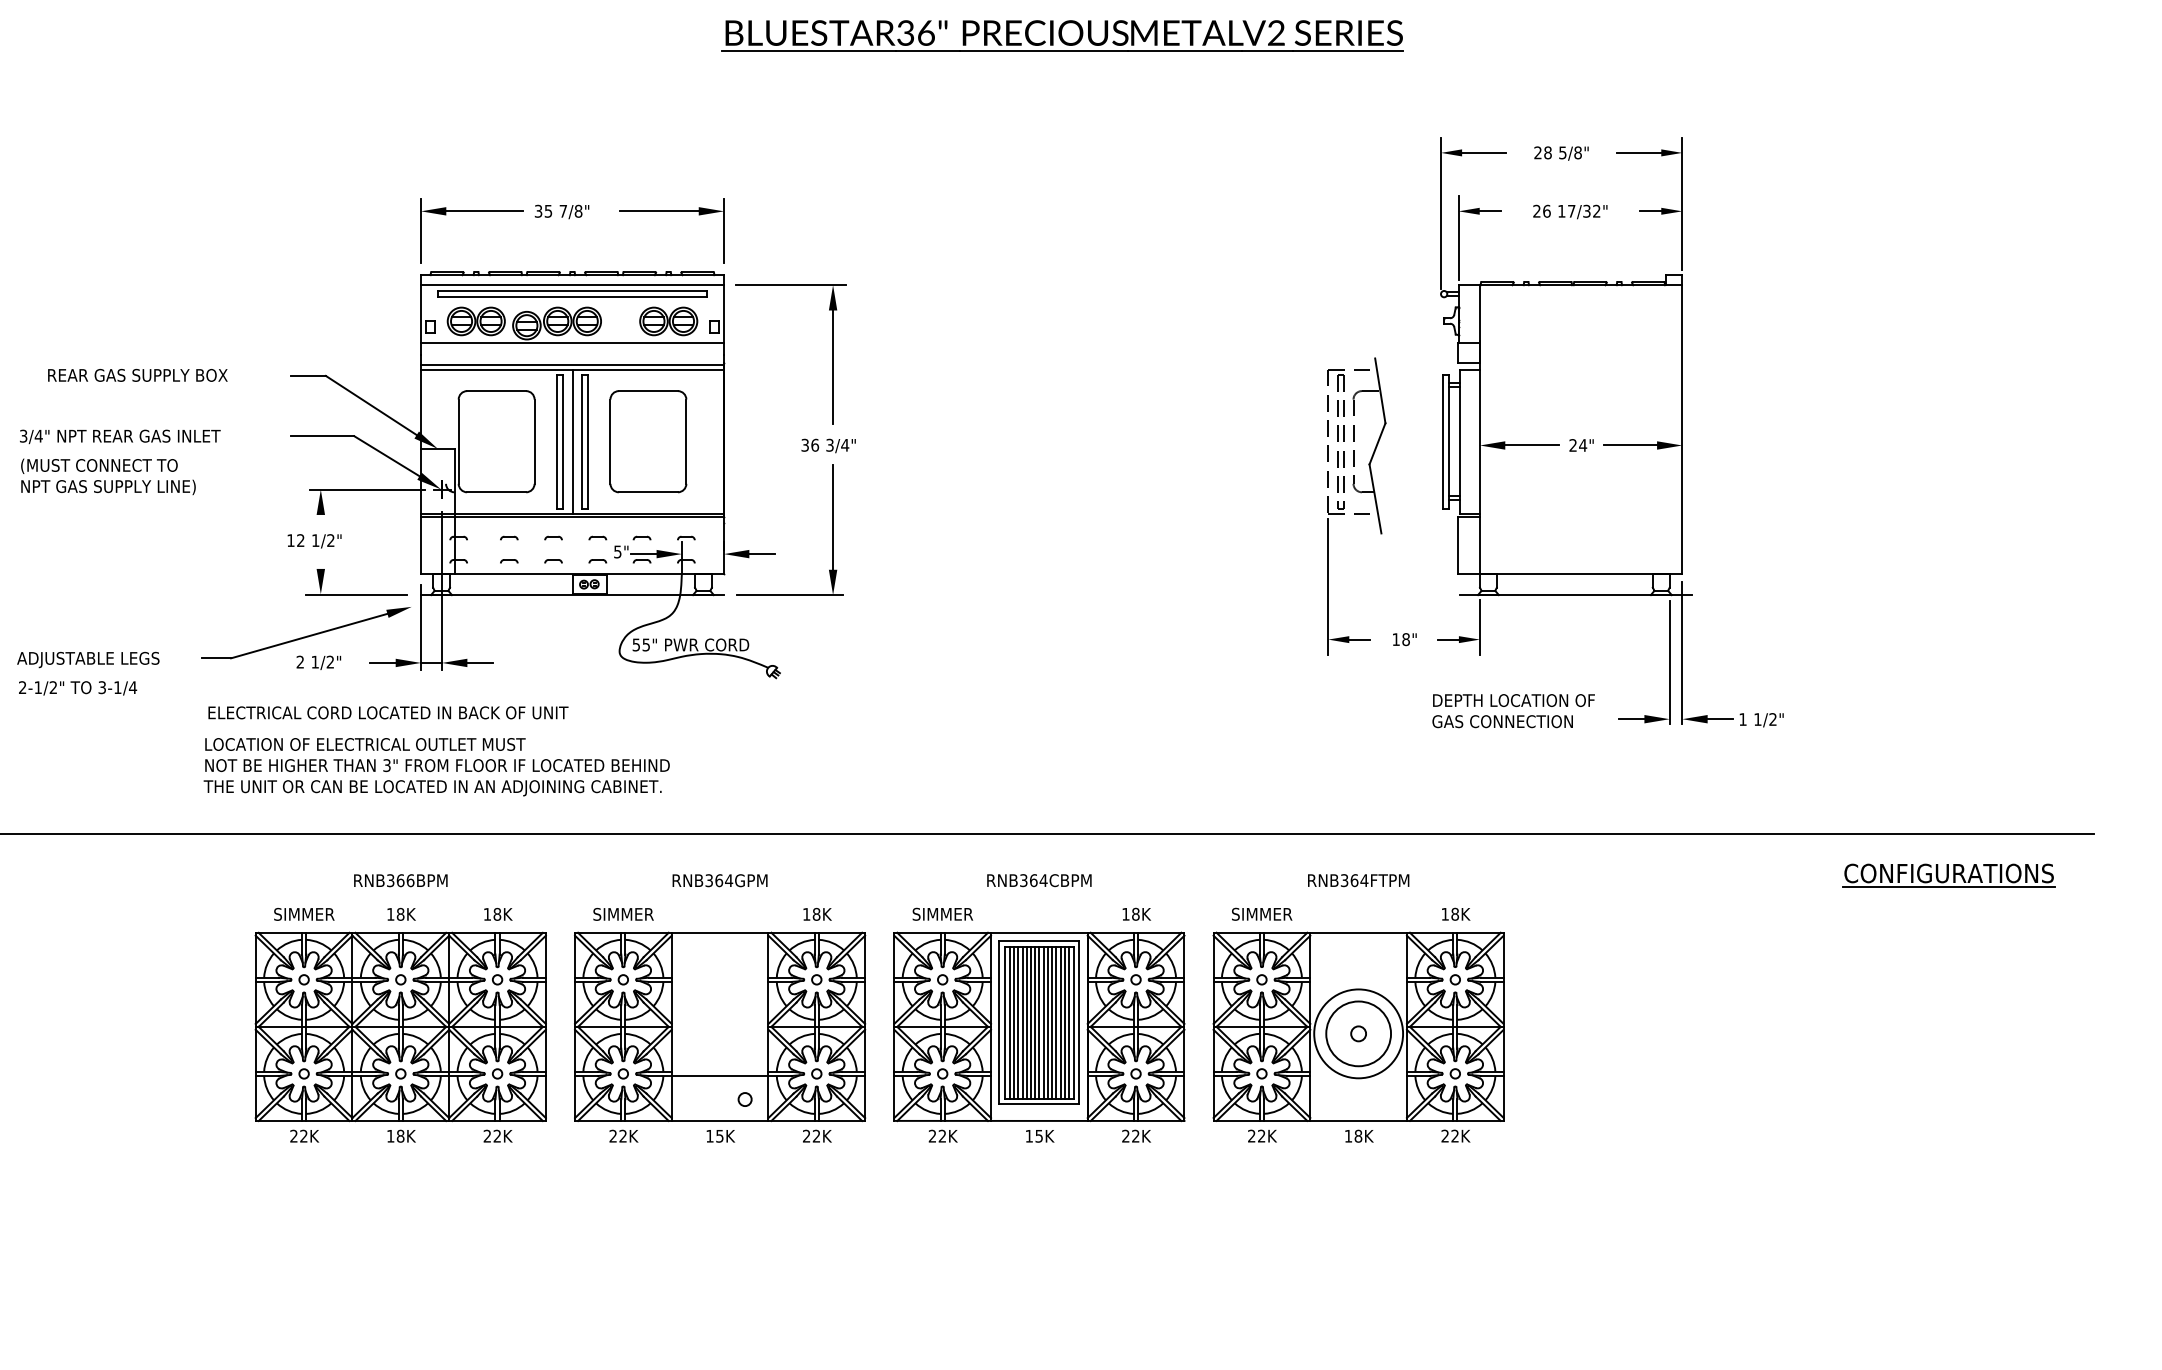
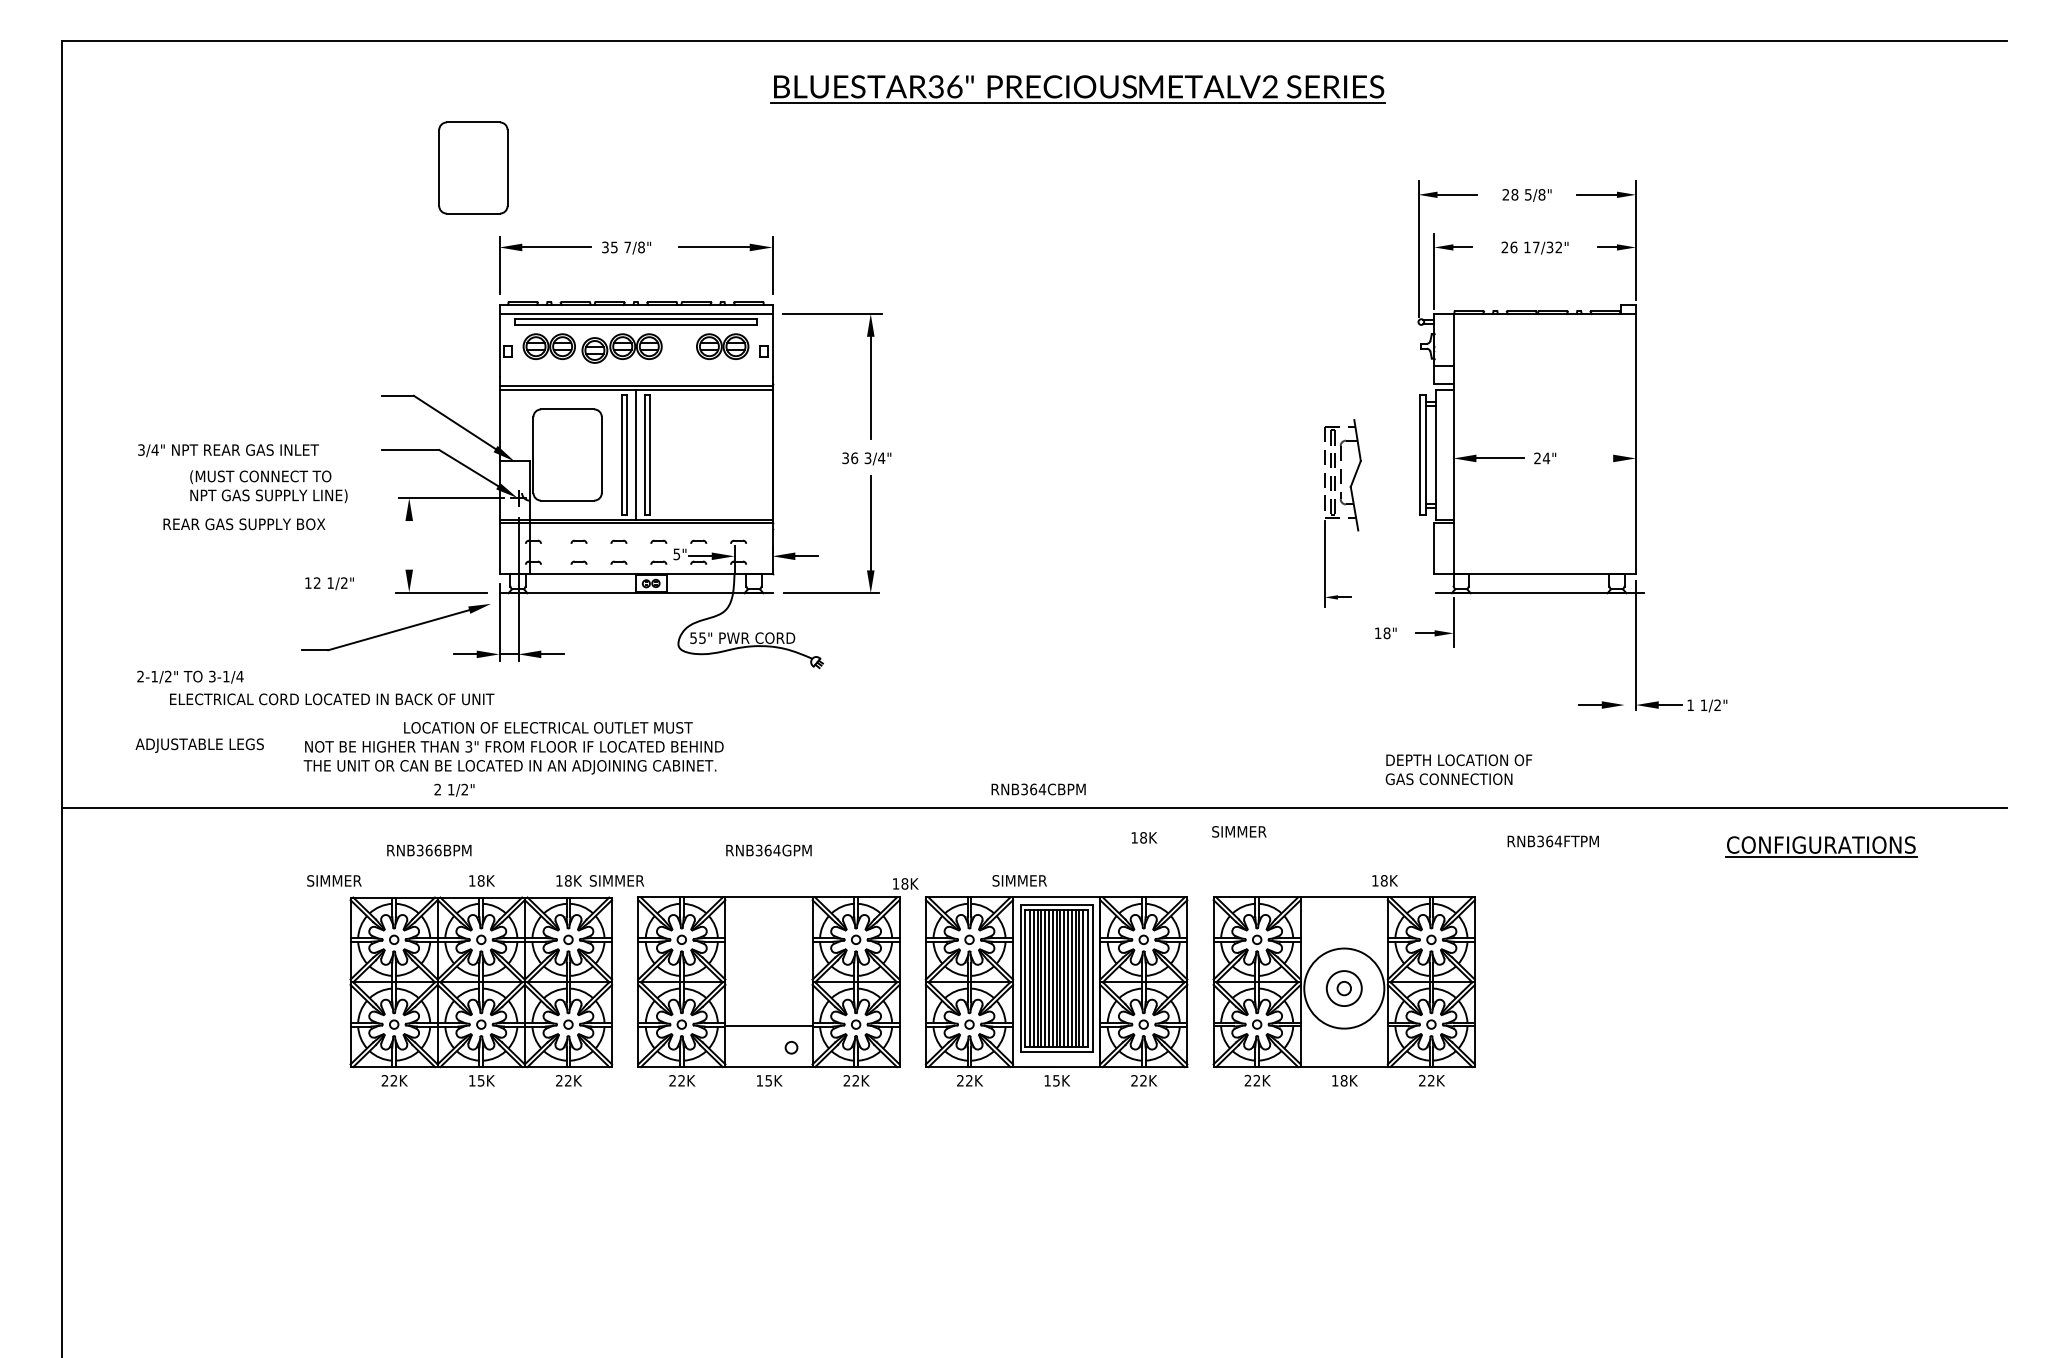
line: (571, 342) -> (635, 365), removed
text: (137, 375) -> (244, 524), moved
part: (648, 441) -> (473, 167), moved
line: (1630, 445) -> (1589, 458), removed
text: (108, 476) -> (268, 486), moved
part: (1356, 506) -> (1342, 513), size x0.7
text: (314, 541) -> (329, 583), moved
text: (88, 659) -> (199, 745), moved
text: (318, 661) -> (454, 789), moved
line: (1669, 661) -> (1624, 653), removed
text: (1513, 710) -> (1458, 769), moved
text: (388, 713) -> (332, 699), moved
text: (365, 744) -> (548, 727), moved
part: (1949, 875) -> (1821, 846), moved
text: (401, 880) -> (429, 850), moved
text: (1039, 880) -> (1038, 789), moved
text: (1357, 880) -> (1552, 841), moved
text: (304, 913) -> (334, 880), moved
text: (622, 913) -> (616, 880), moved
text: (817, 913) -> (905, 883), moved
text: (942, 913) -> (1019, 880), moved
text: (1136, 913) -> (1144, 837), moved
text: (1262, 913) -> (1239, 831), moved
text: (1455, 913) -> (1384, 880), moved
circle: (1358, 1033) -> (1344, 988), size x0.6
text: (399, 1135) -> (480, 1080), 18K -> 15K

